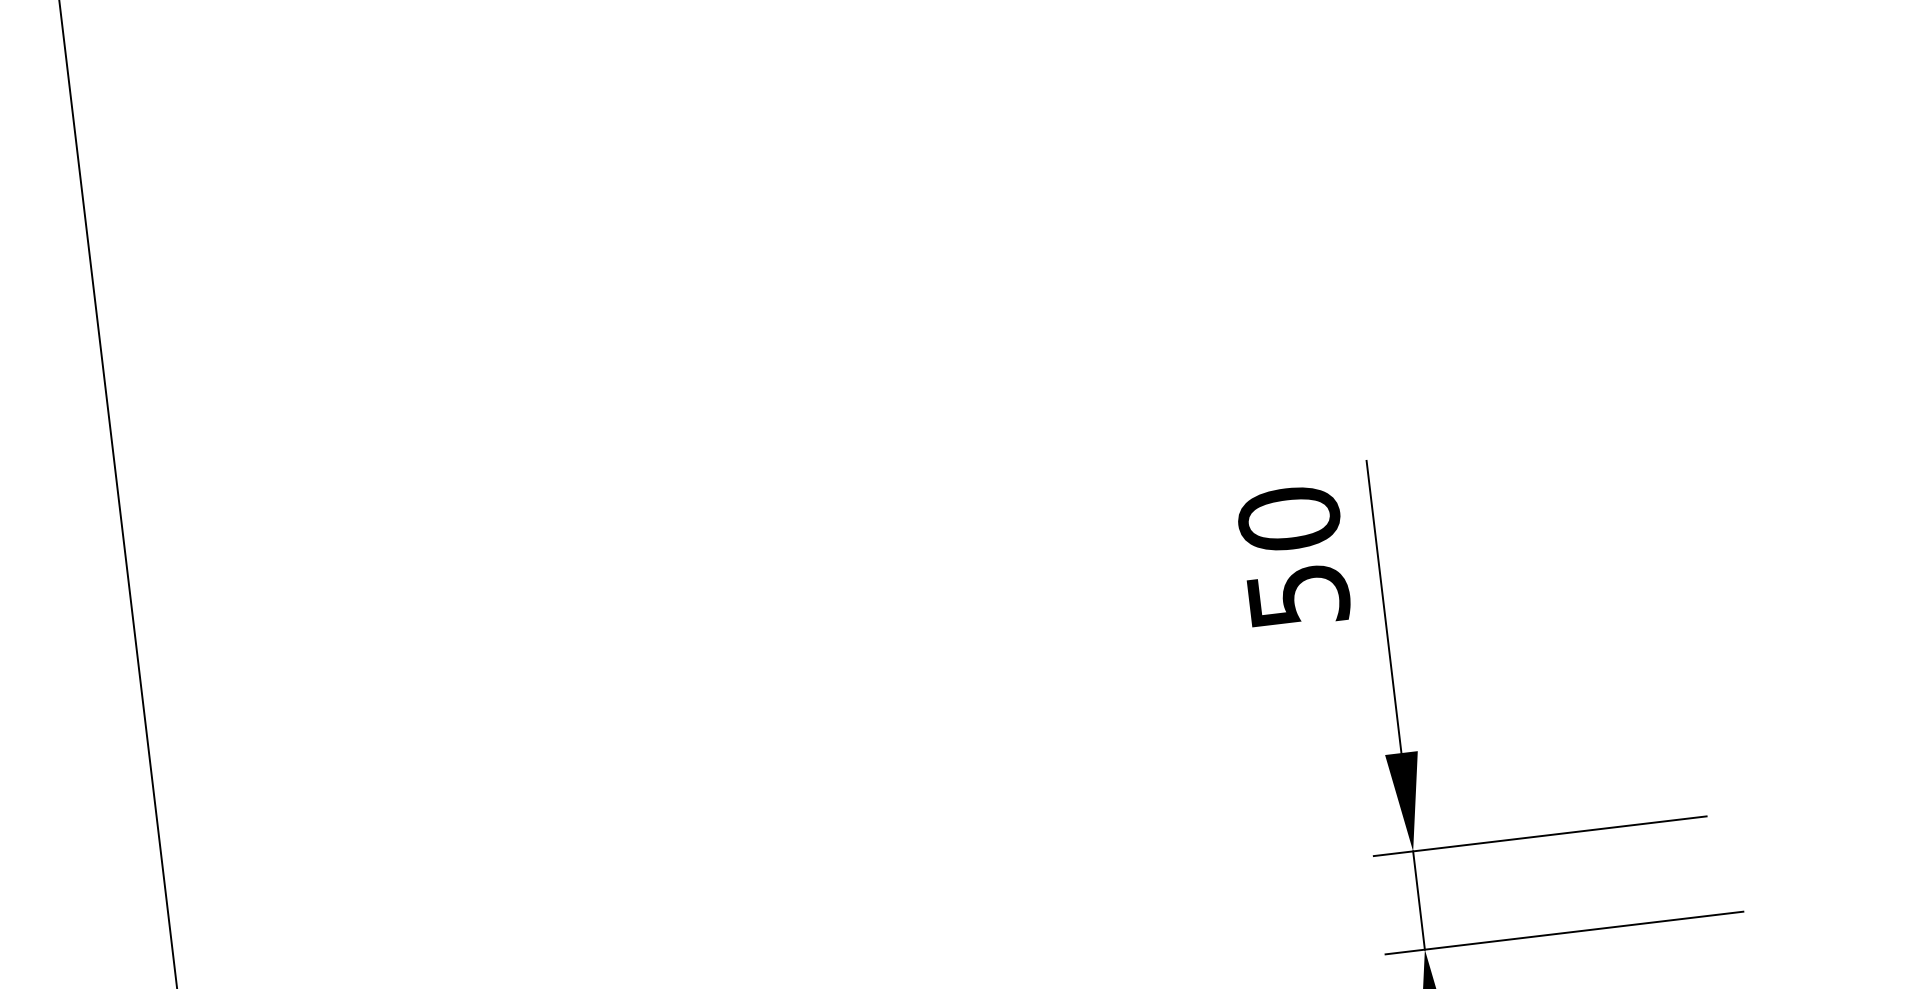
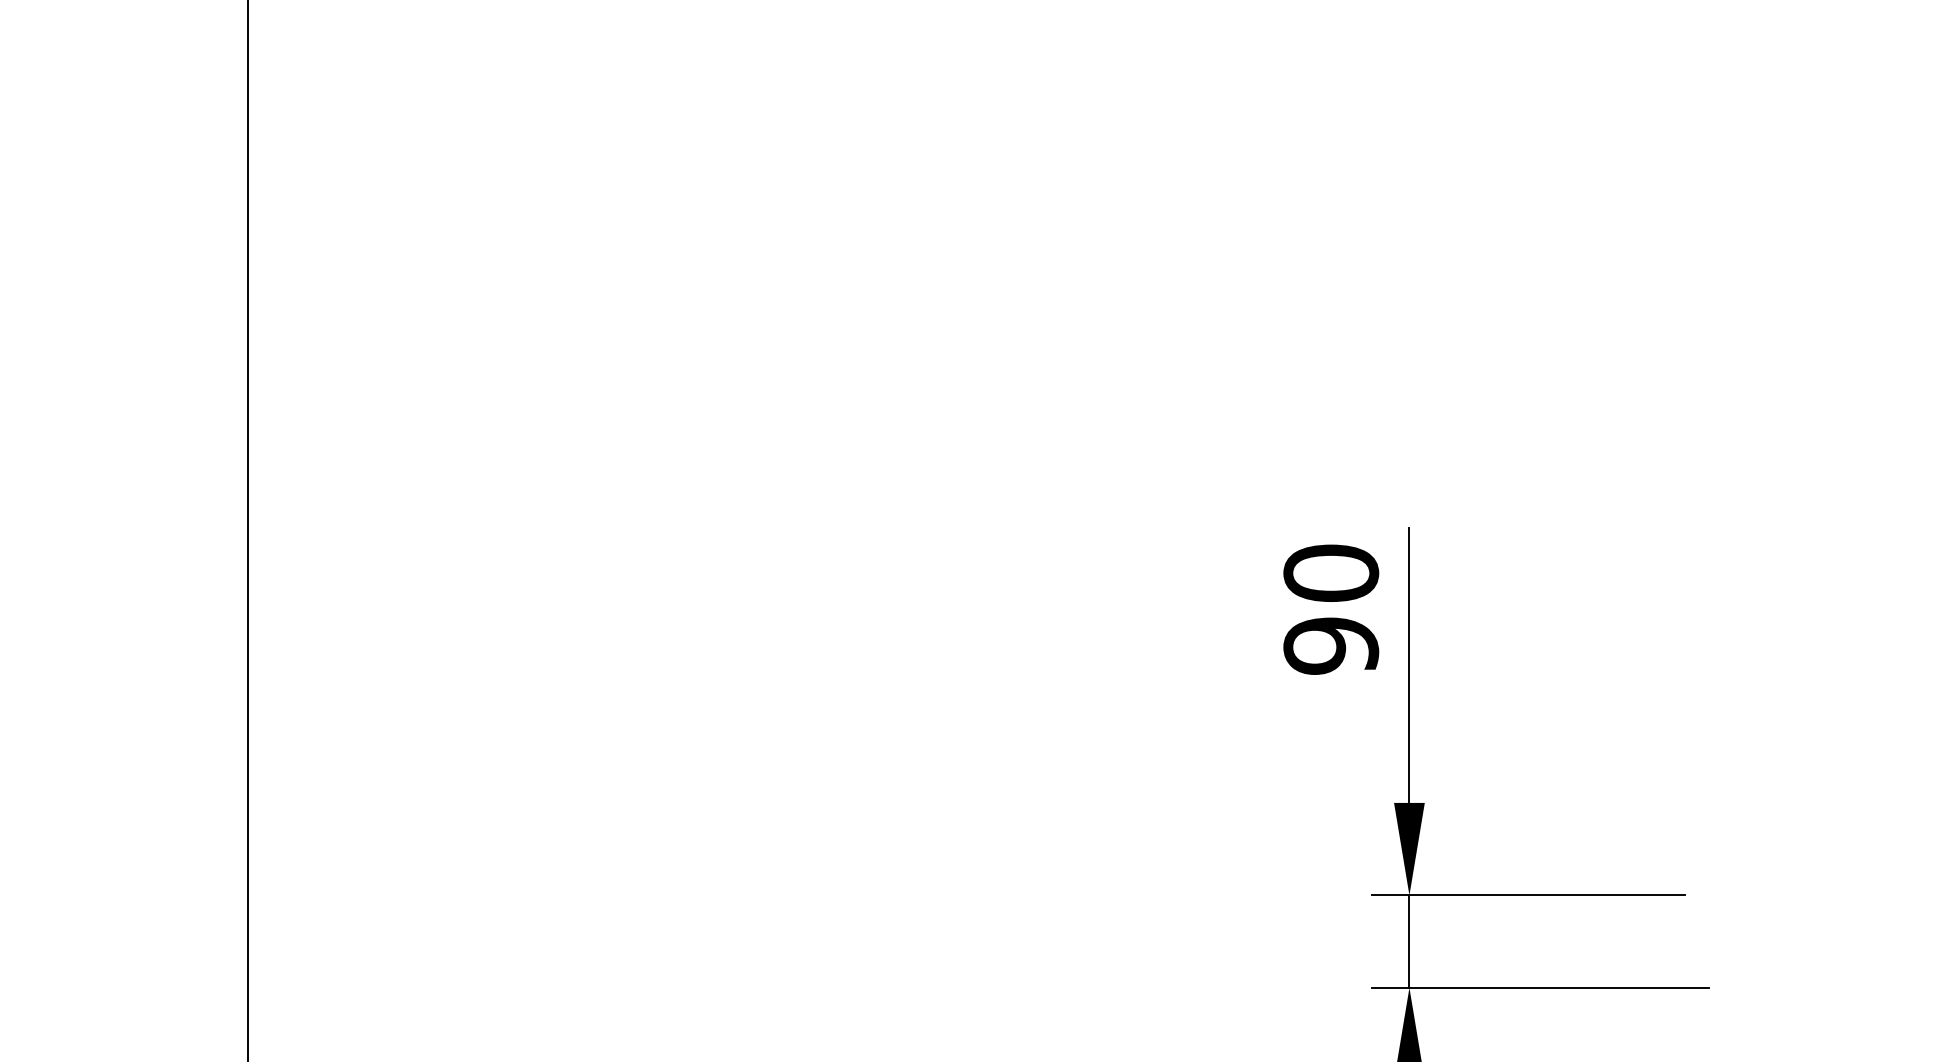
text: (1298, 595) -> (1331, 645), 50 -> 90

